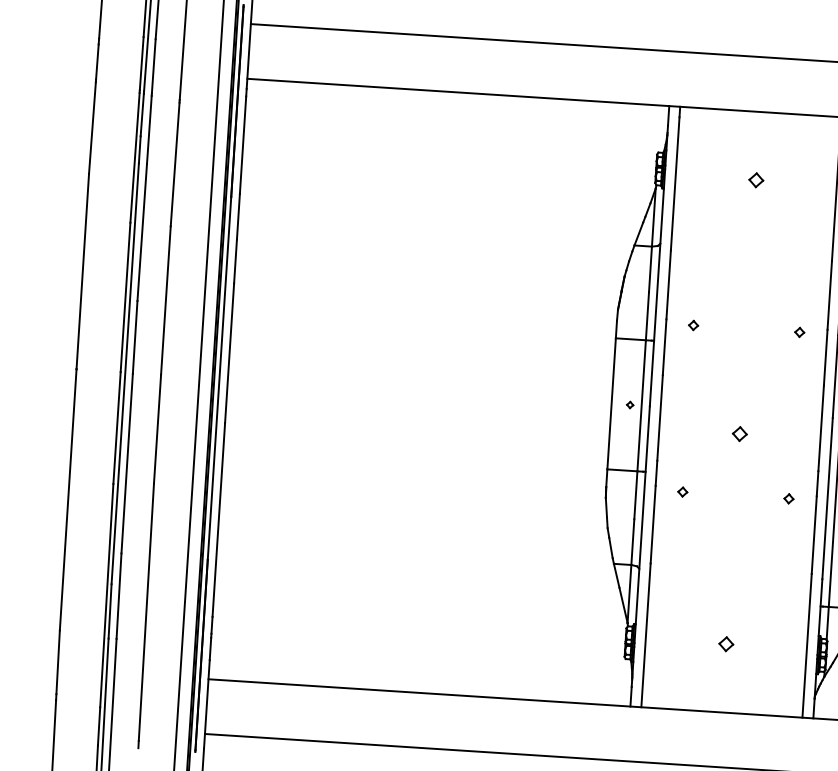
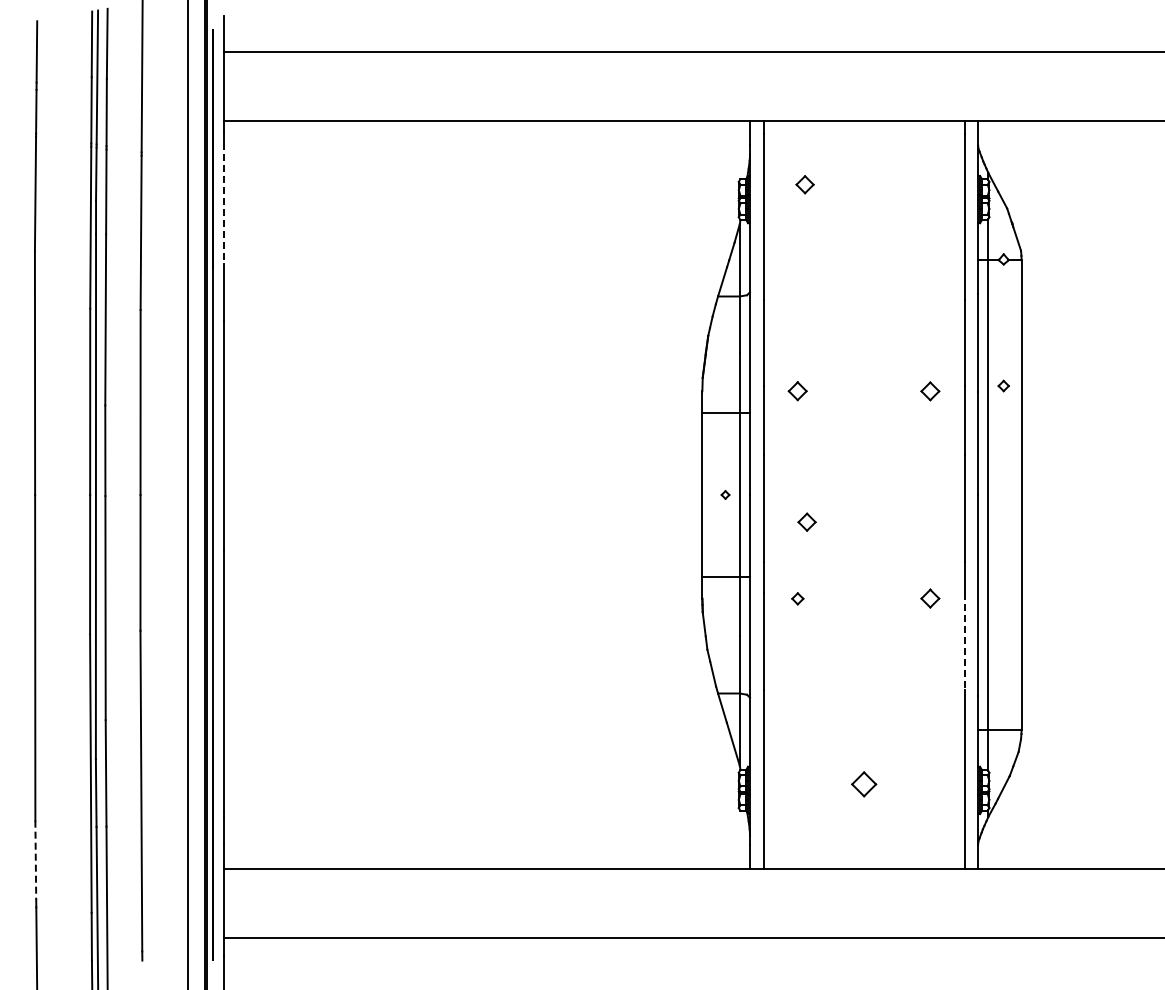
line: (242, 145) -> (223, 203), solid -> dashed
part: (755, 180) -> (804, 184), moved
part: (693, 324) -> (797, 390), size x1.6
part: (799, 331) -> (929, 390), size x1.6
part: (739, 433) -> (806, 521), moved
part: (788, 498) -> (929, 598), size x1.6
line: (814, 535) -> (964, 642), solid -> dashed
part: (725, 643) -> (863, 783), size x1.4
line: (57, 662) -> (35, 860), solid -> dashed

